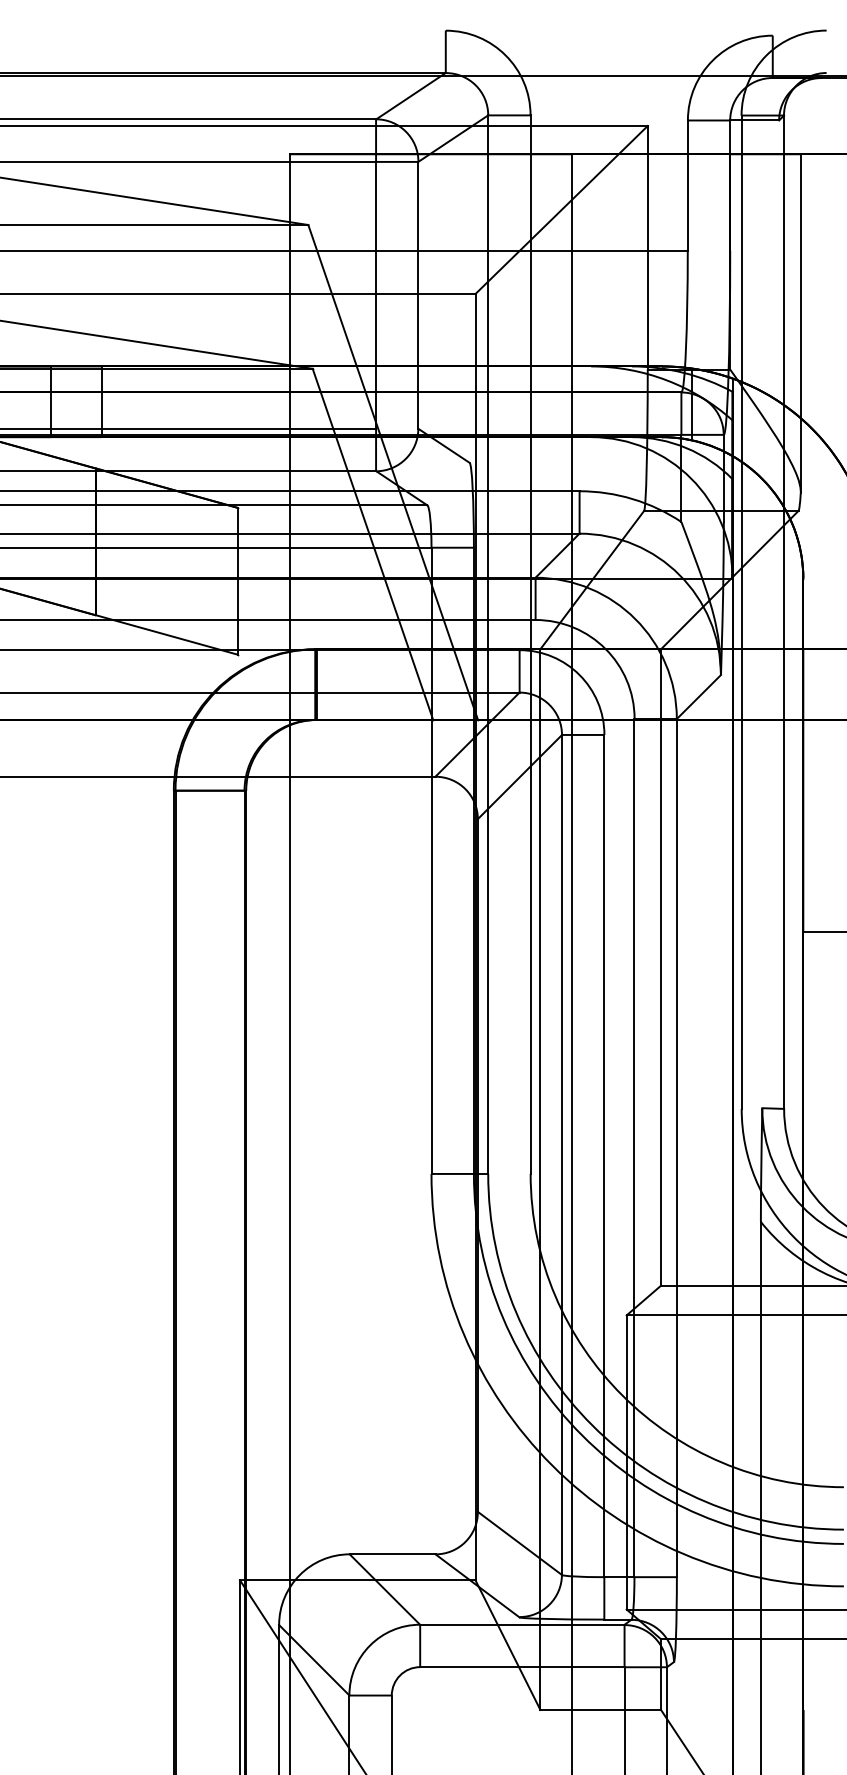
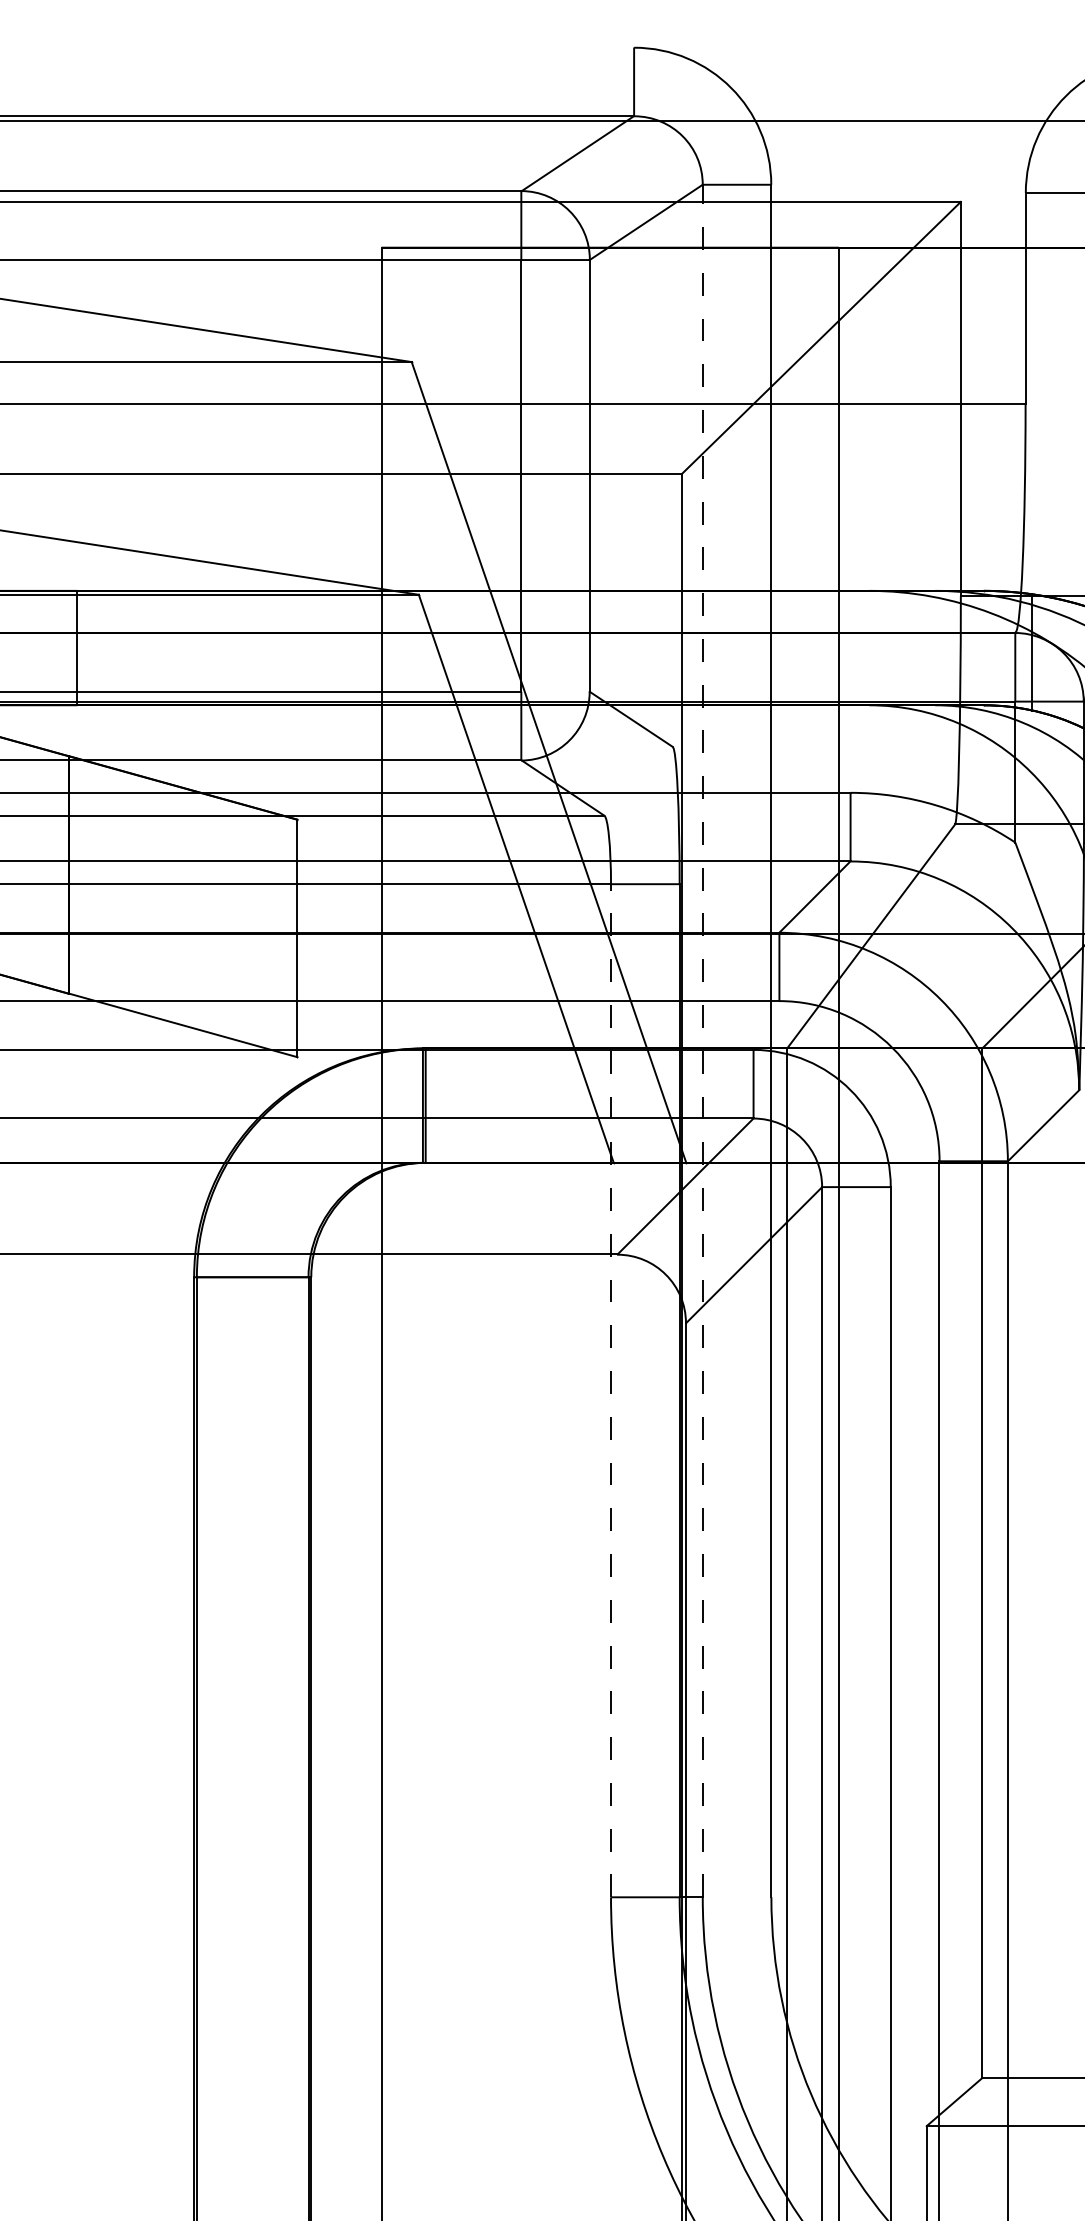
line: (488, 644) -> (703, 1040), solid -> dashed
line: (431, 860) -> (610, 1390), solid -> dashed

